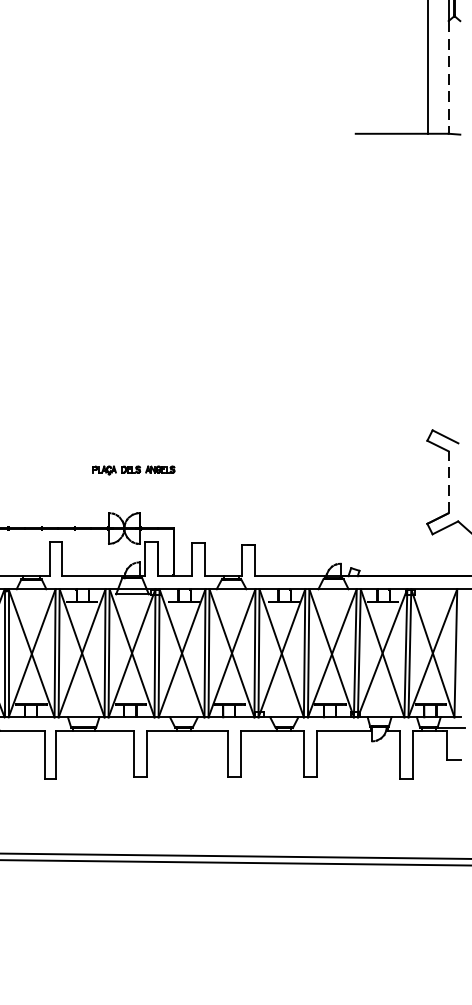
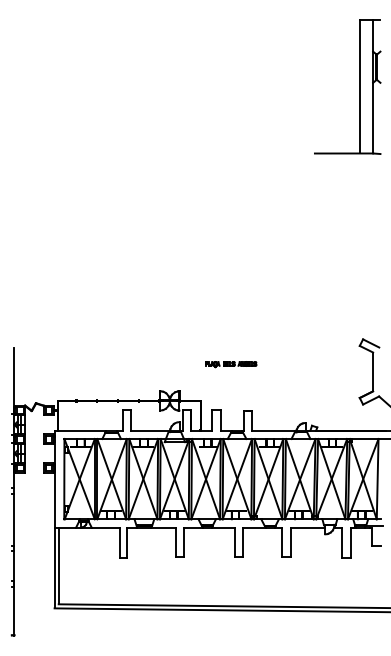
line: (449, 77) -> (373, 118), dashed -> solid
part: (134, 470) -> (231, 364), moved
line: (449, 481) -> (373, 371), dashed -> solid

